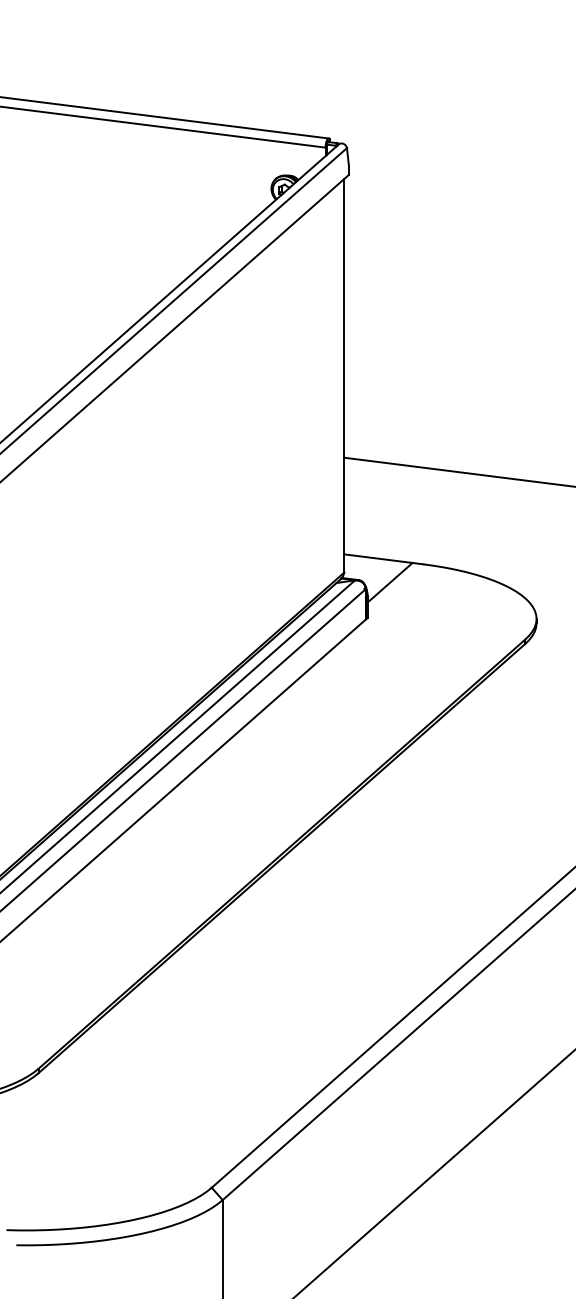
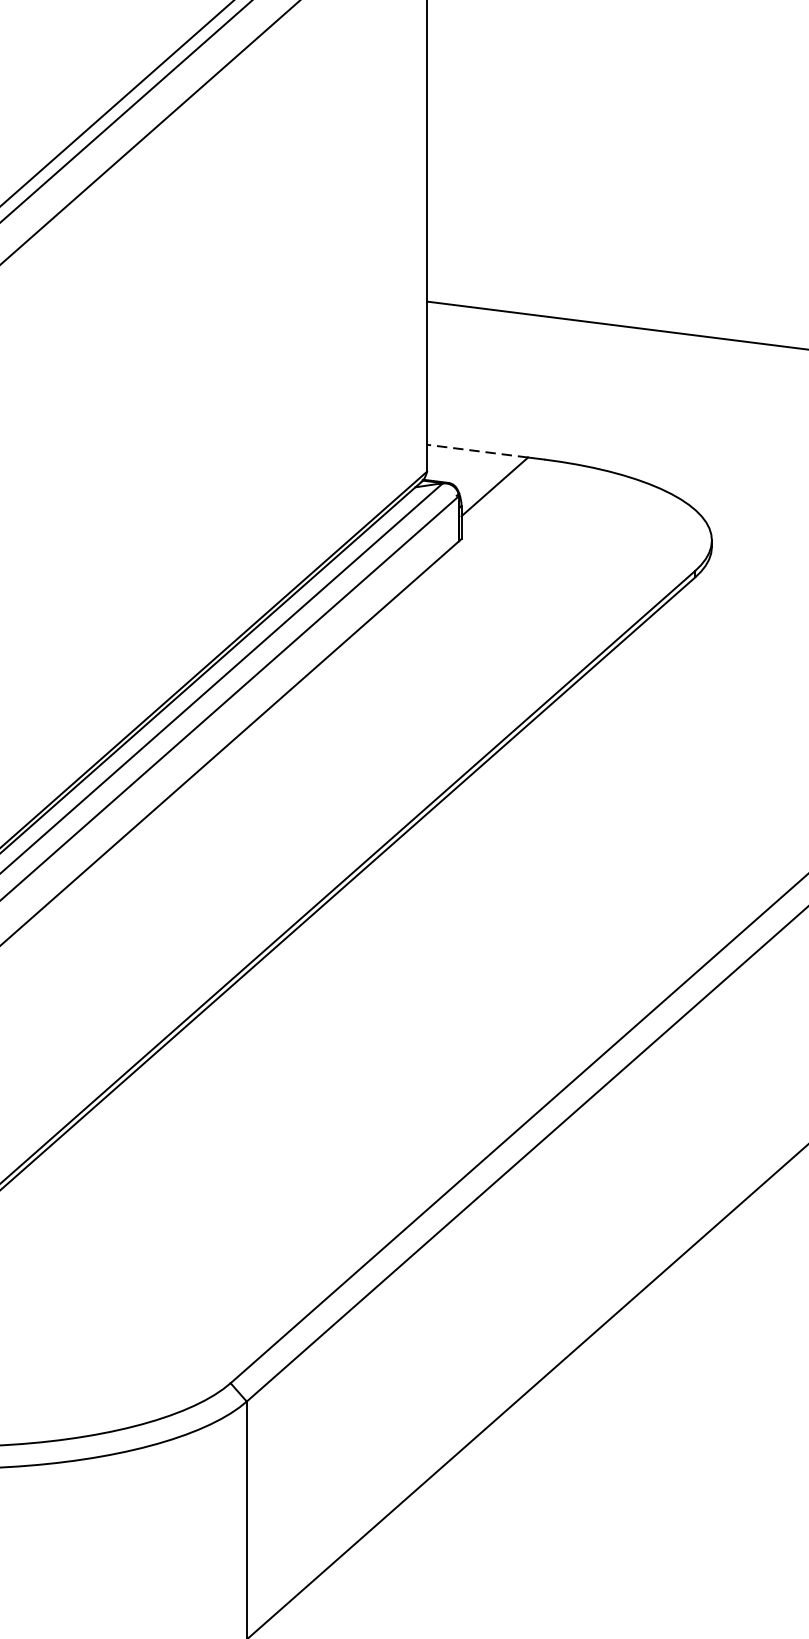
line: (377, 558) -> (476, 450), solid -> dashed

